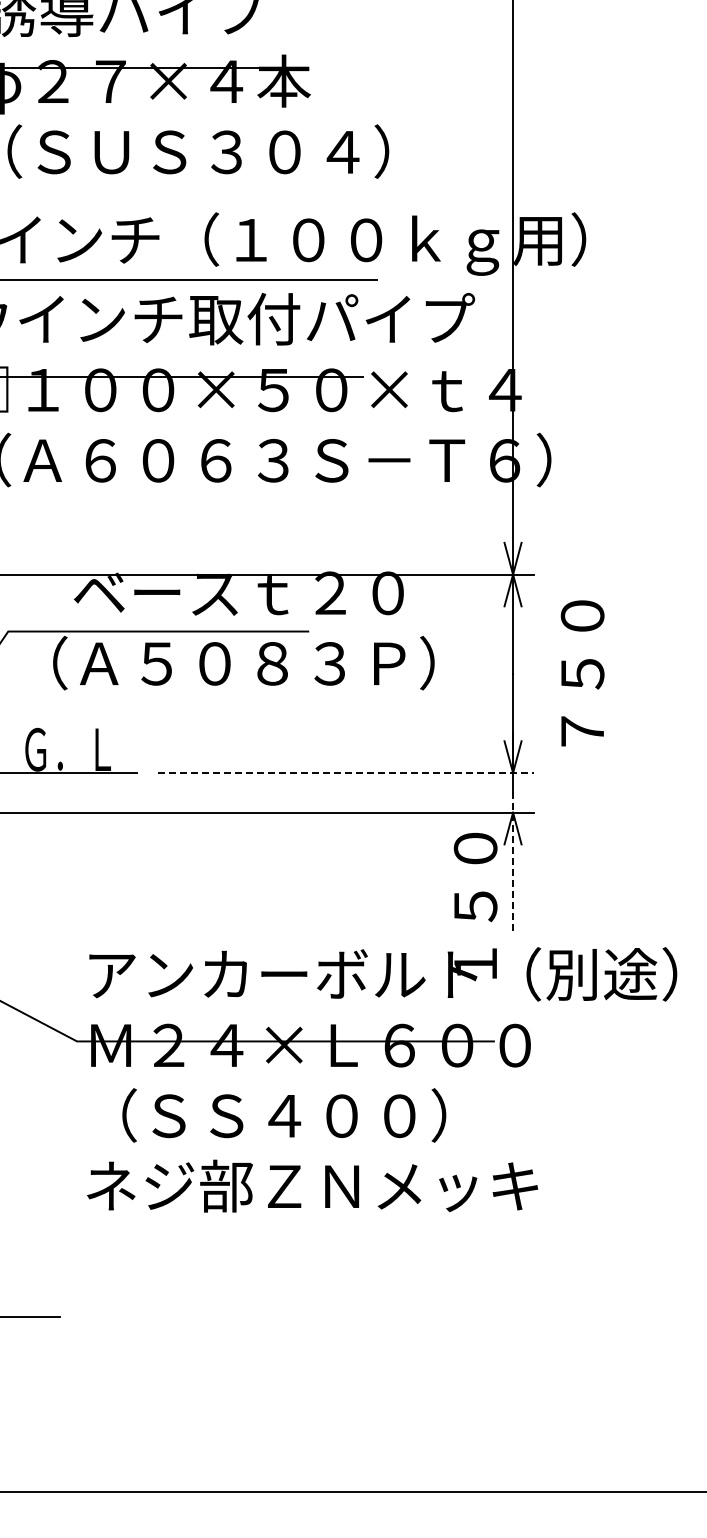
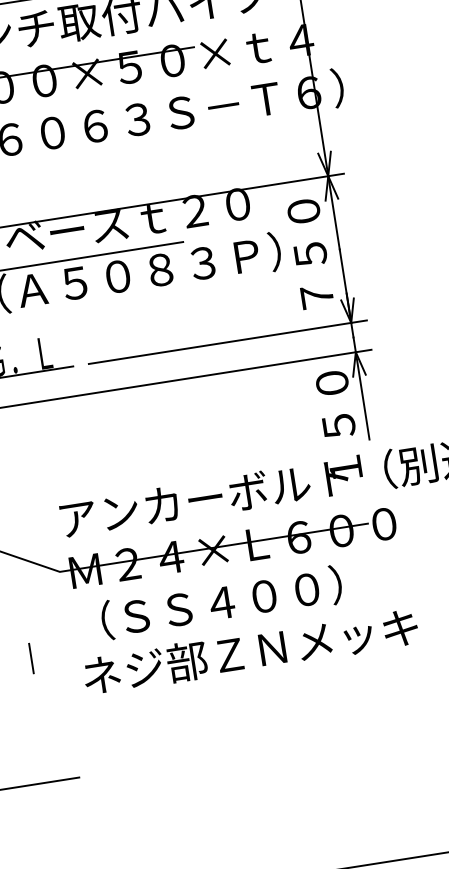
text: (582, 673) -> (310, 253), moved
line: (346, 773) -> (228, 342), dashed -> solid
line: (513, 861) -> (361, 388), dashed -> solid
line: (21, 1149) -> (31, 658), added

